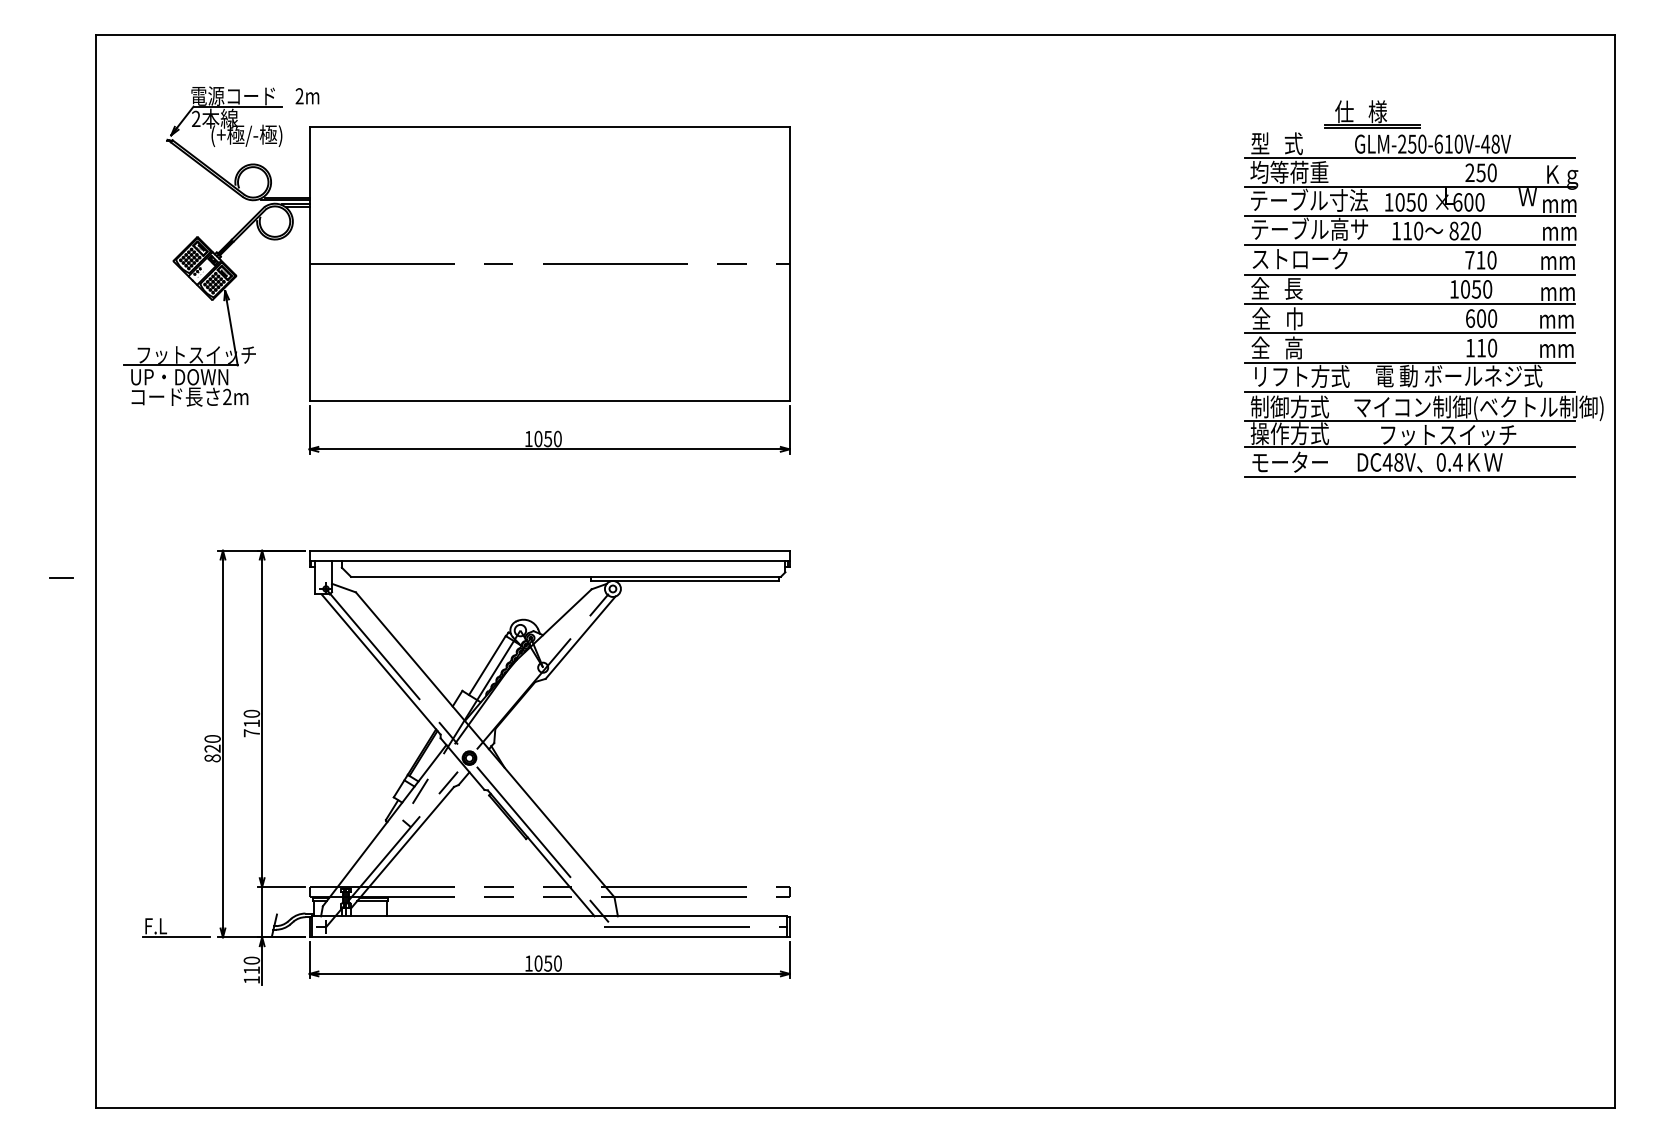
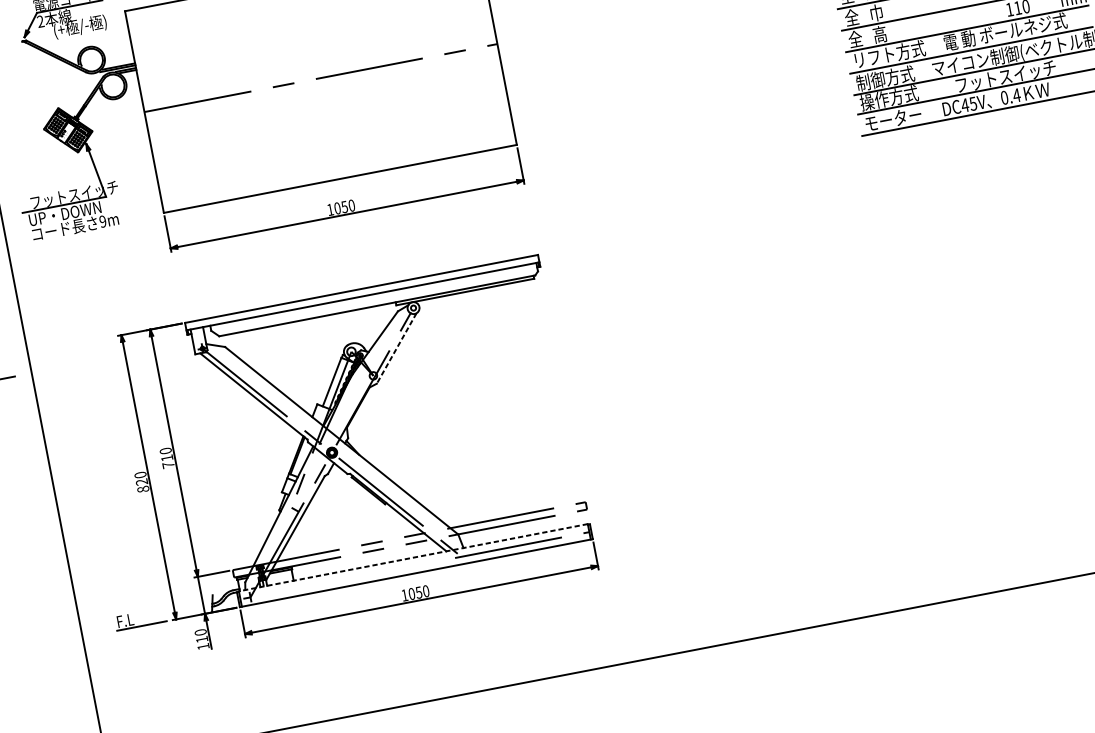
text: (227, 397) -> (103, 221), 2m -> 9m
text: (1398, 462) -> (973, 103), DC48V -> DC45V
line: (580, 637) -> (396, 348), solid -> dashed
line: (549, 916) -> (413, 557), solid -> dashed

